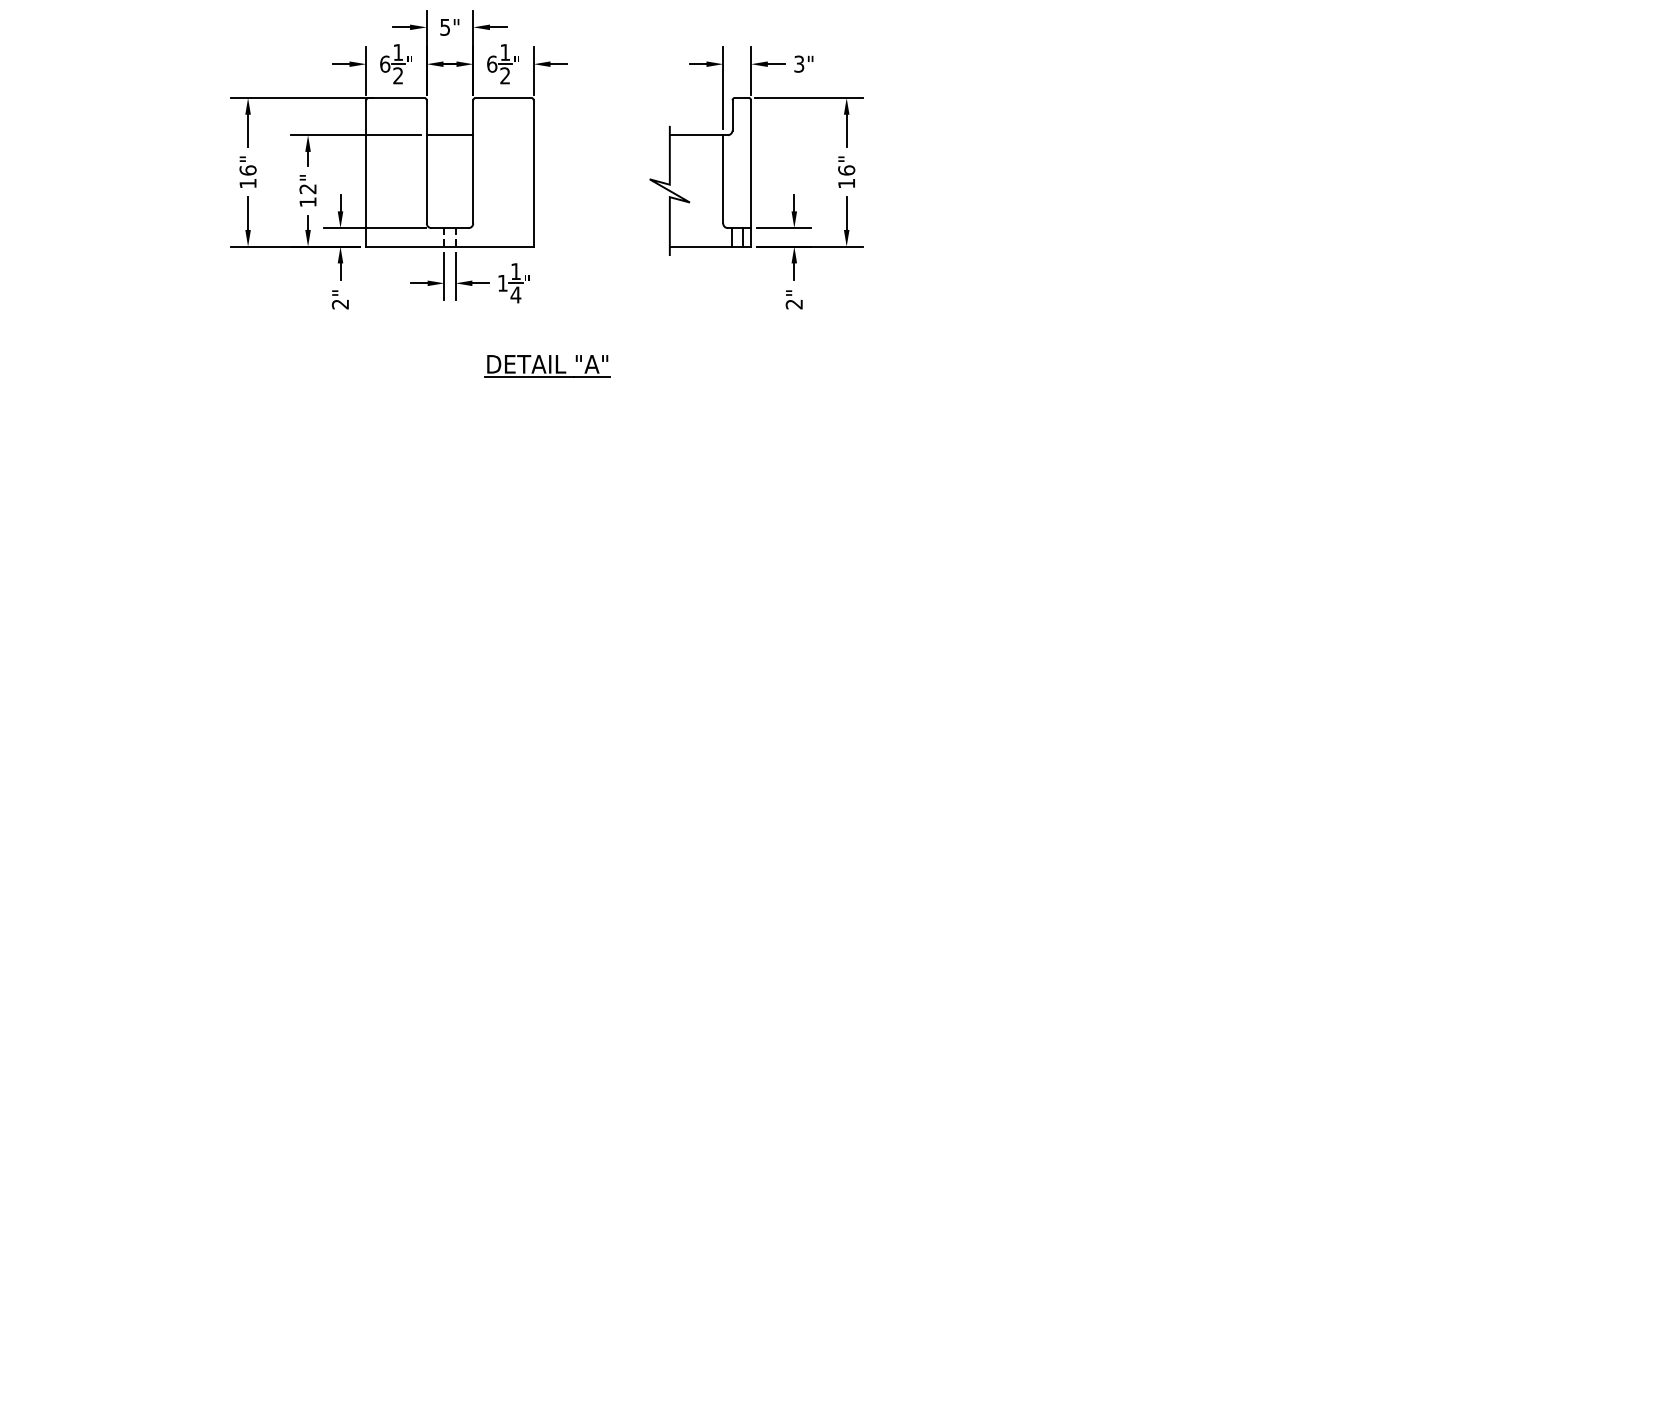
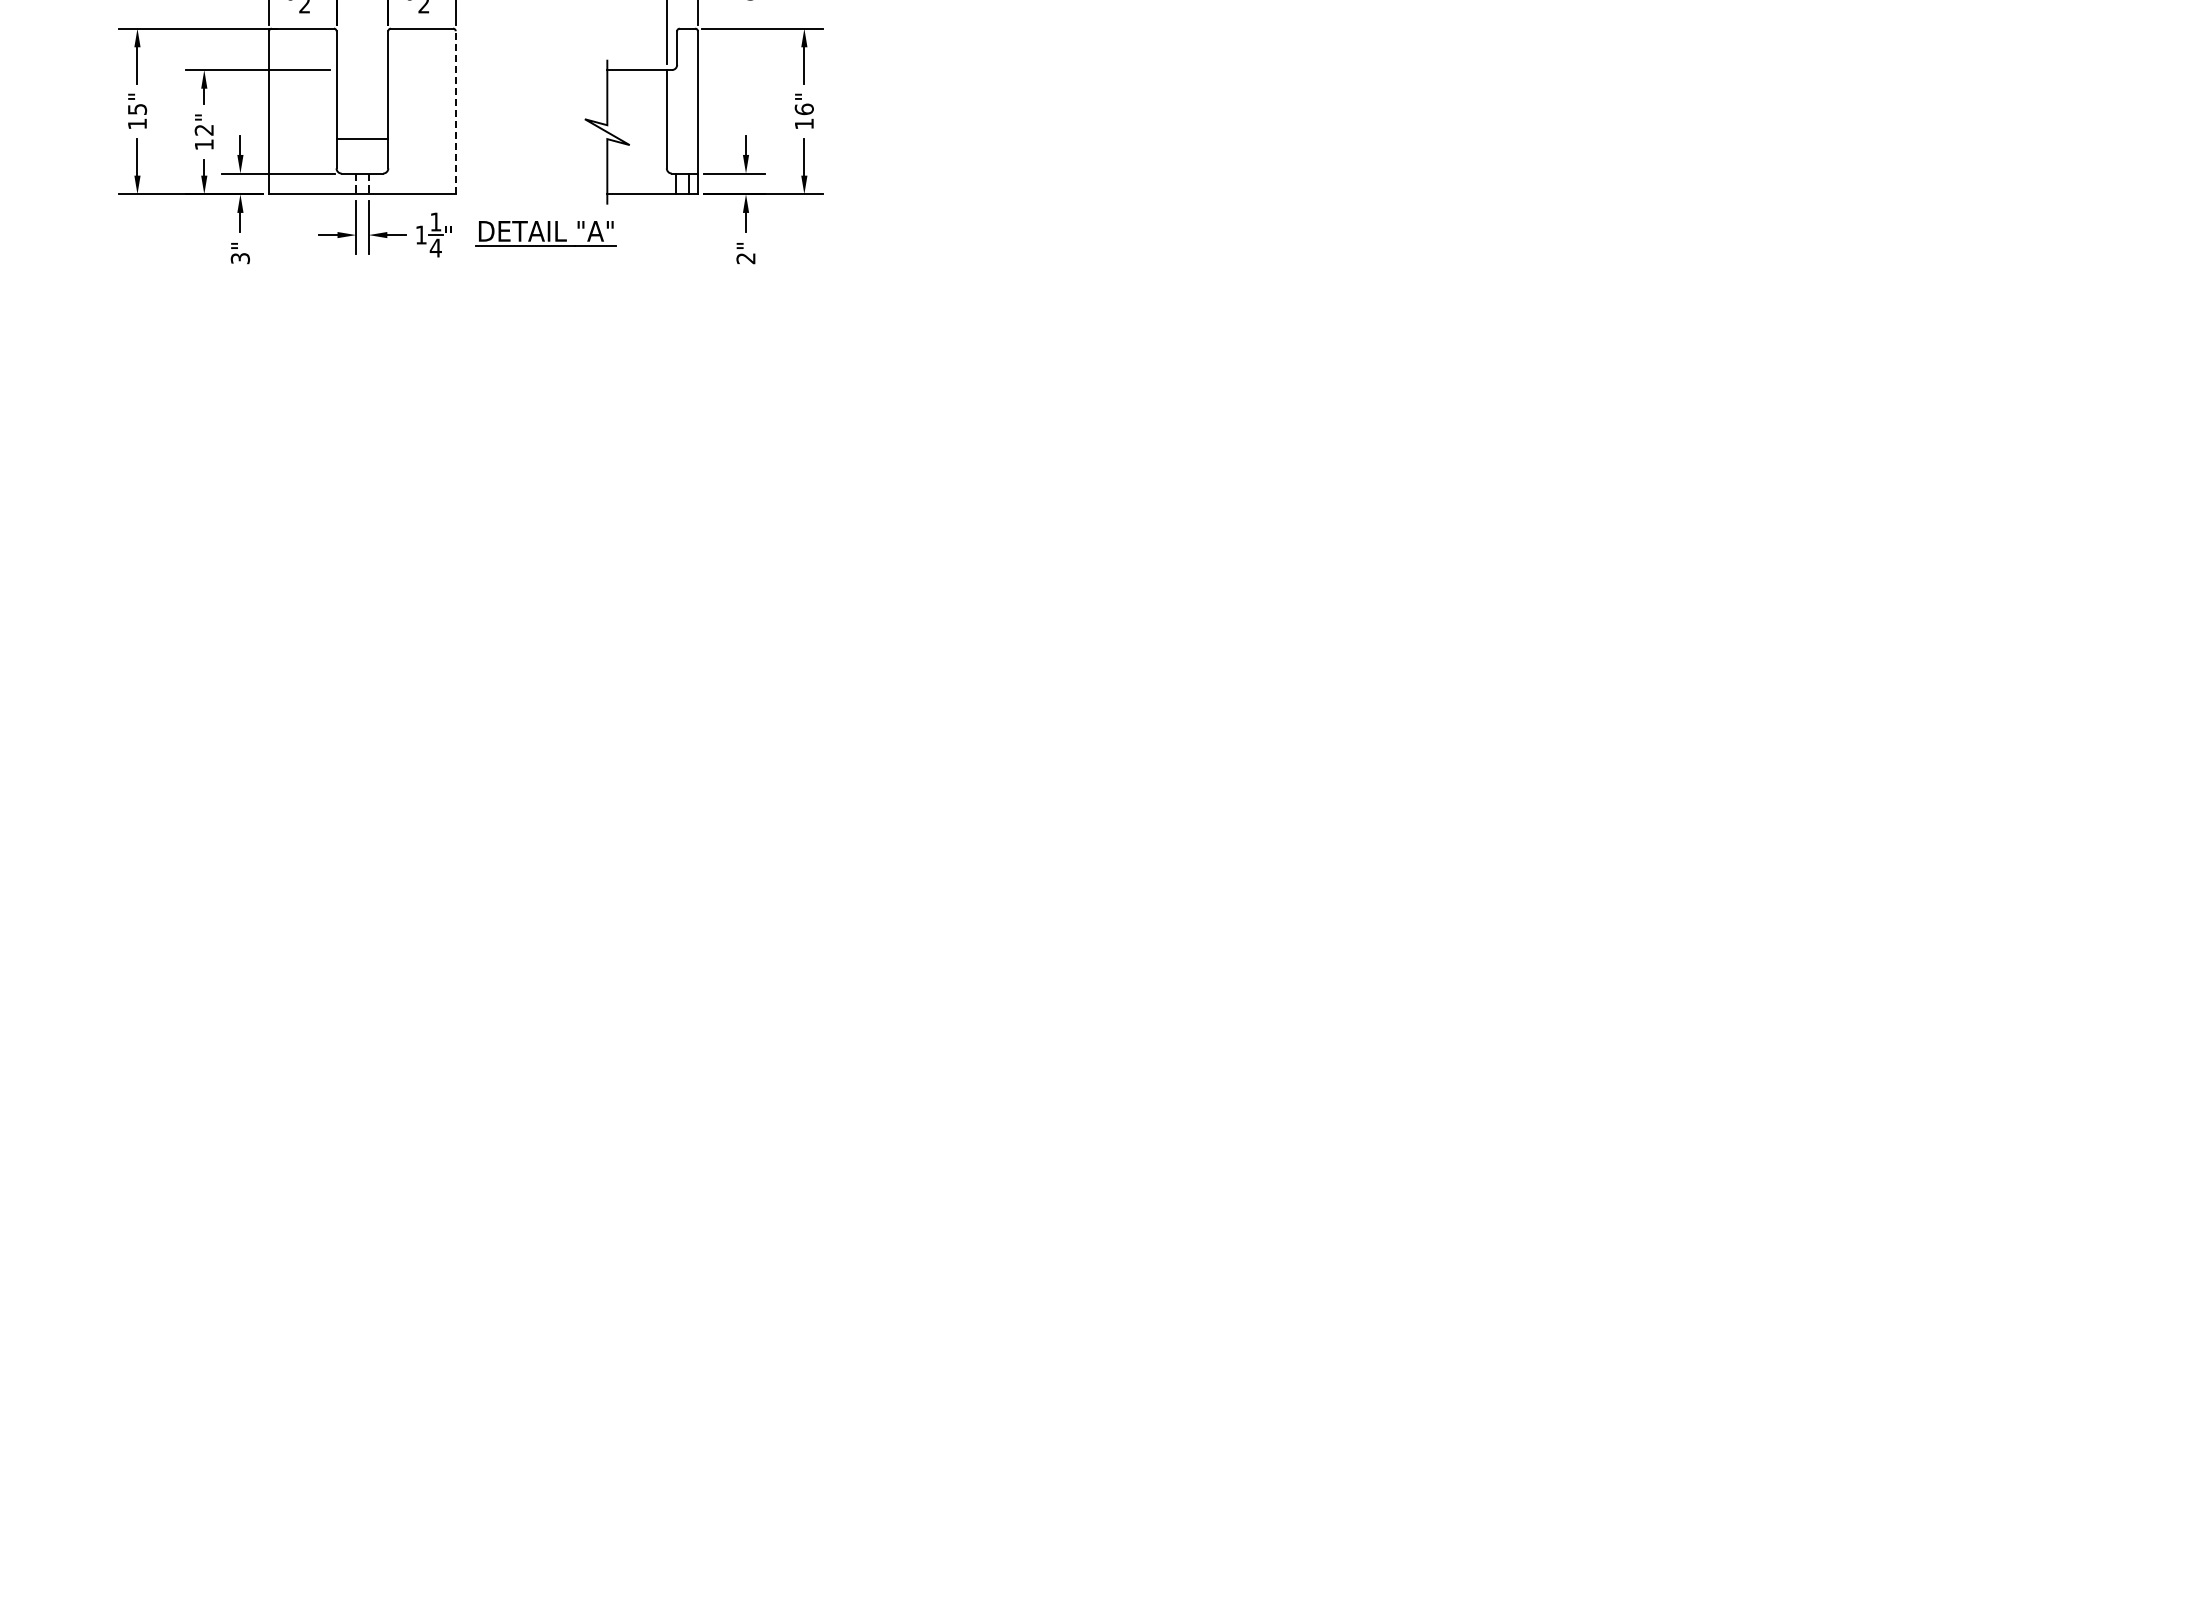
line: (450, 135) -> (362, 139), moved
text: (248, 170) -> (137, 109), 16" -> 15"
line: (533, 173) -> (455, 112), solid -> dashed
text: (340, 304) -> (240, 258), 2" -> 3"
part: (547, 366) -> (545, 233), moved

